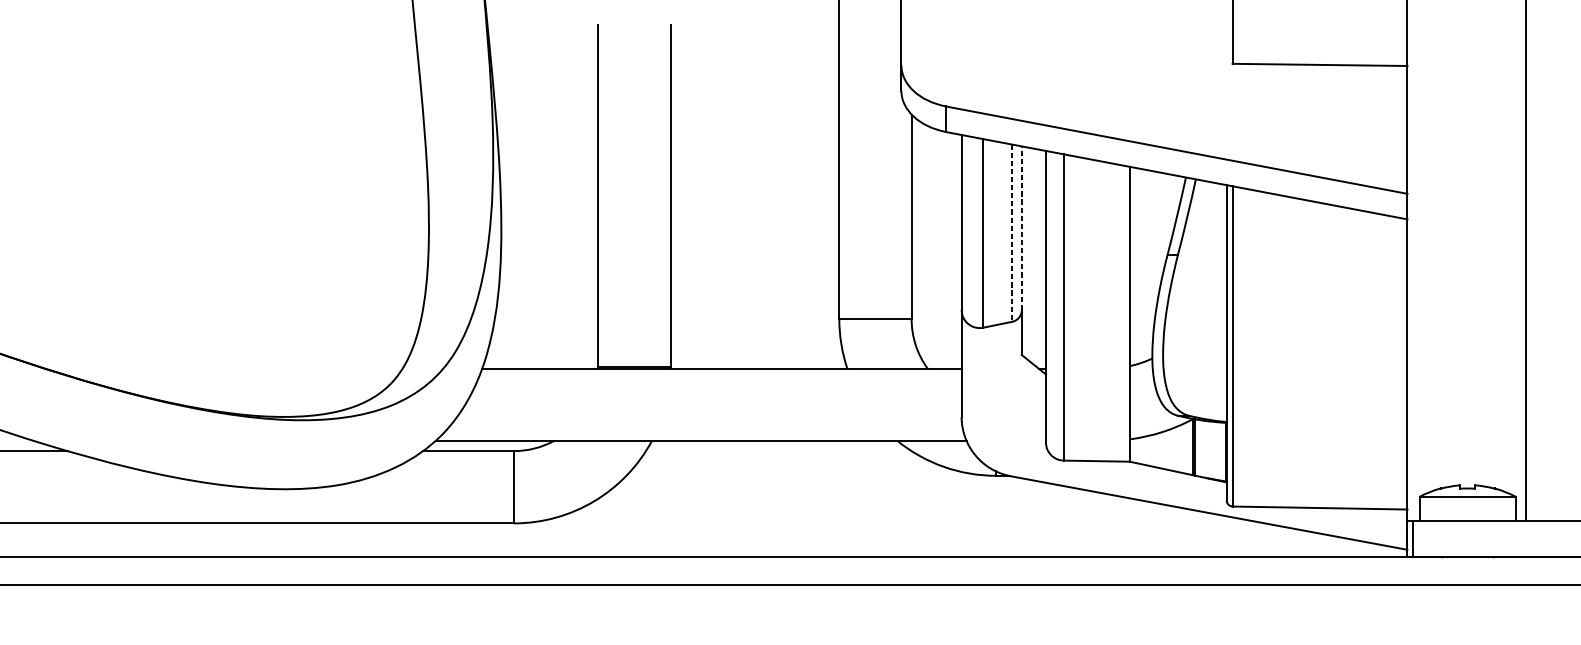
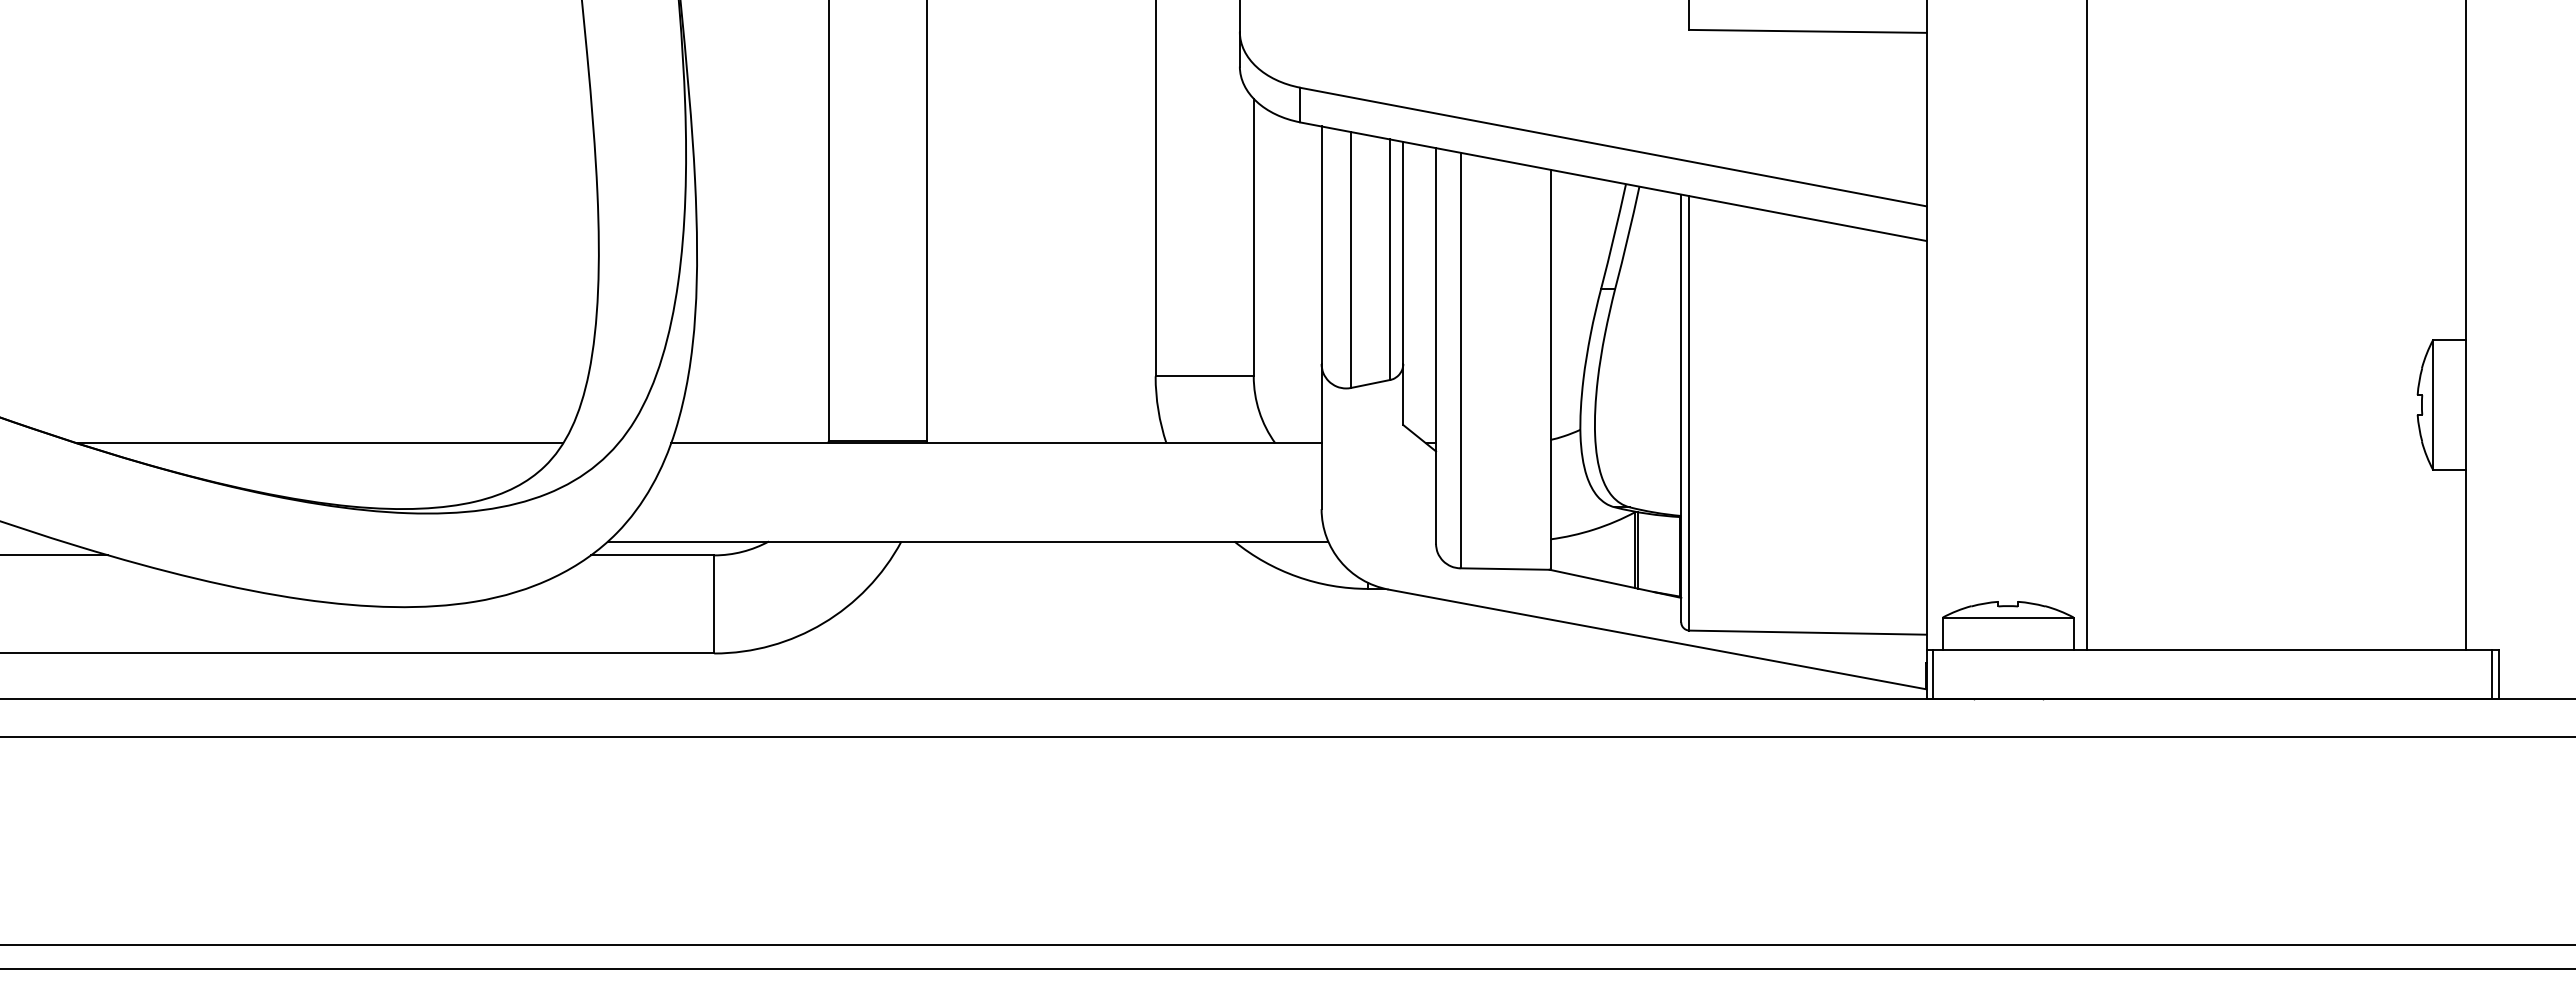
line: (1021, 227) -> (1403, 252), dashed -> solid
line: (1012, 233) -> (1390, 260), dashed -> solid
line: (223, 368) -> (320, 443), added

